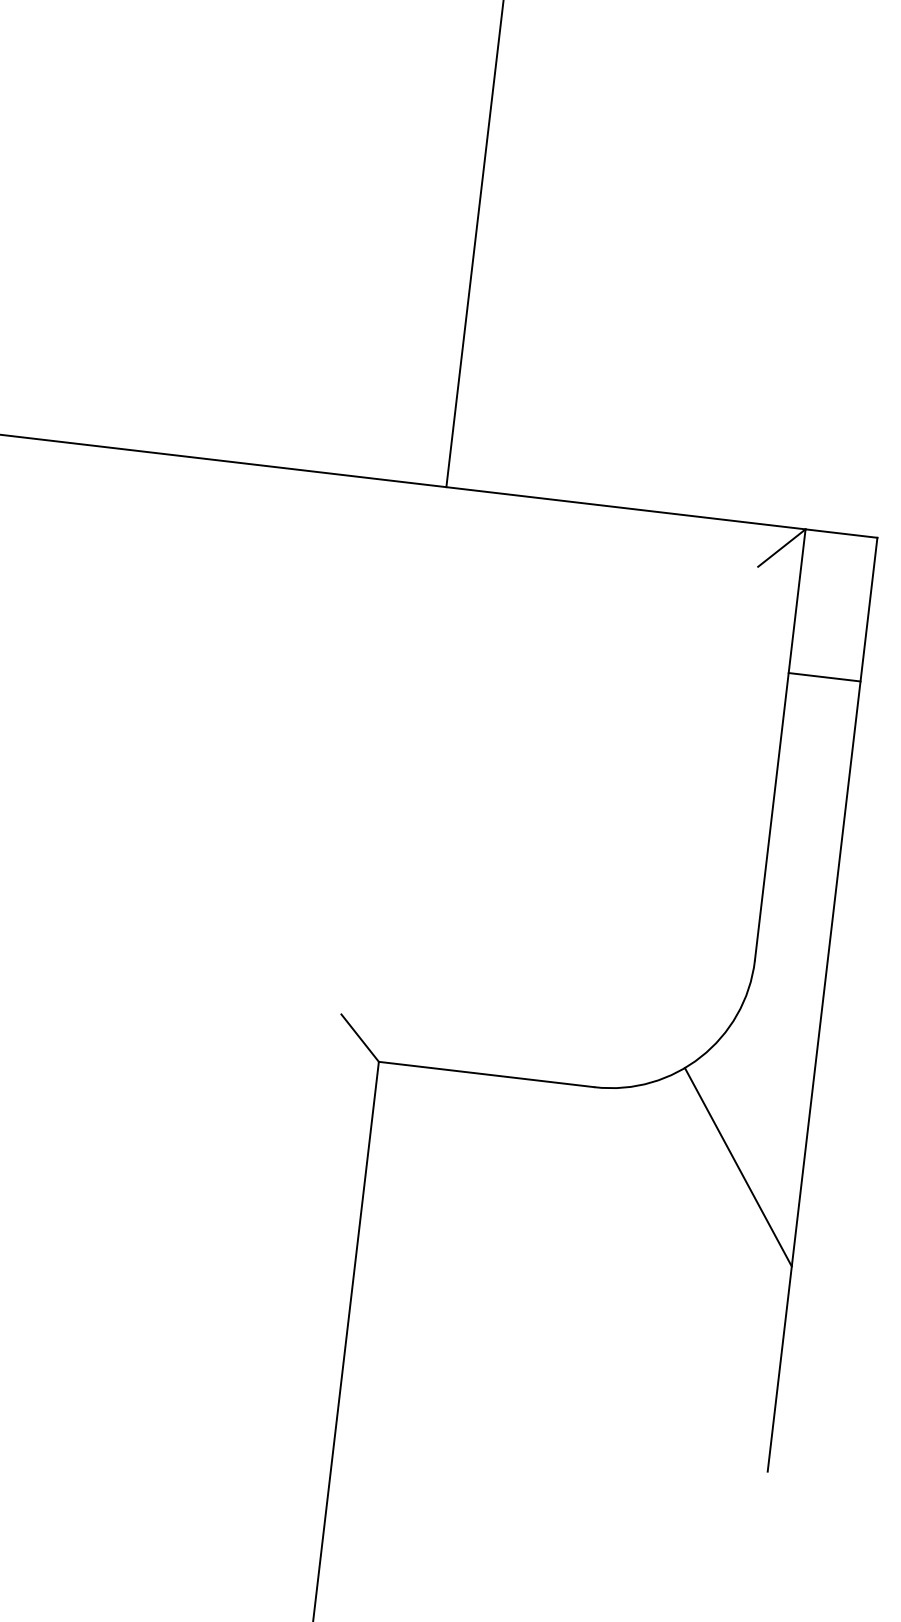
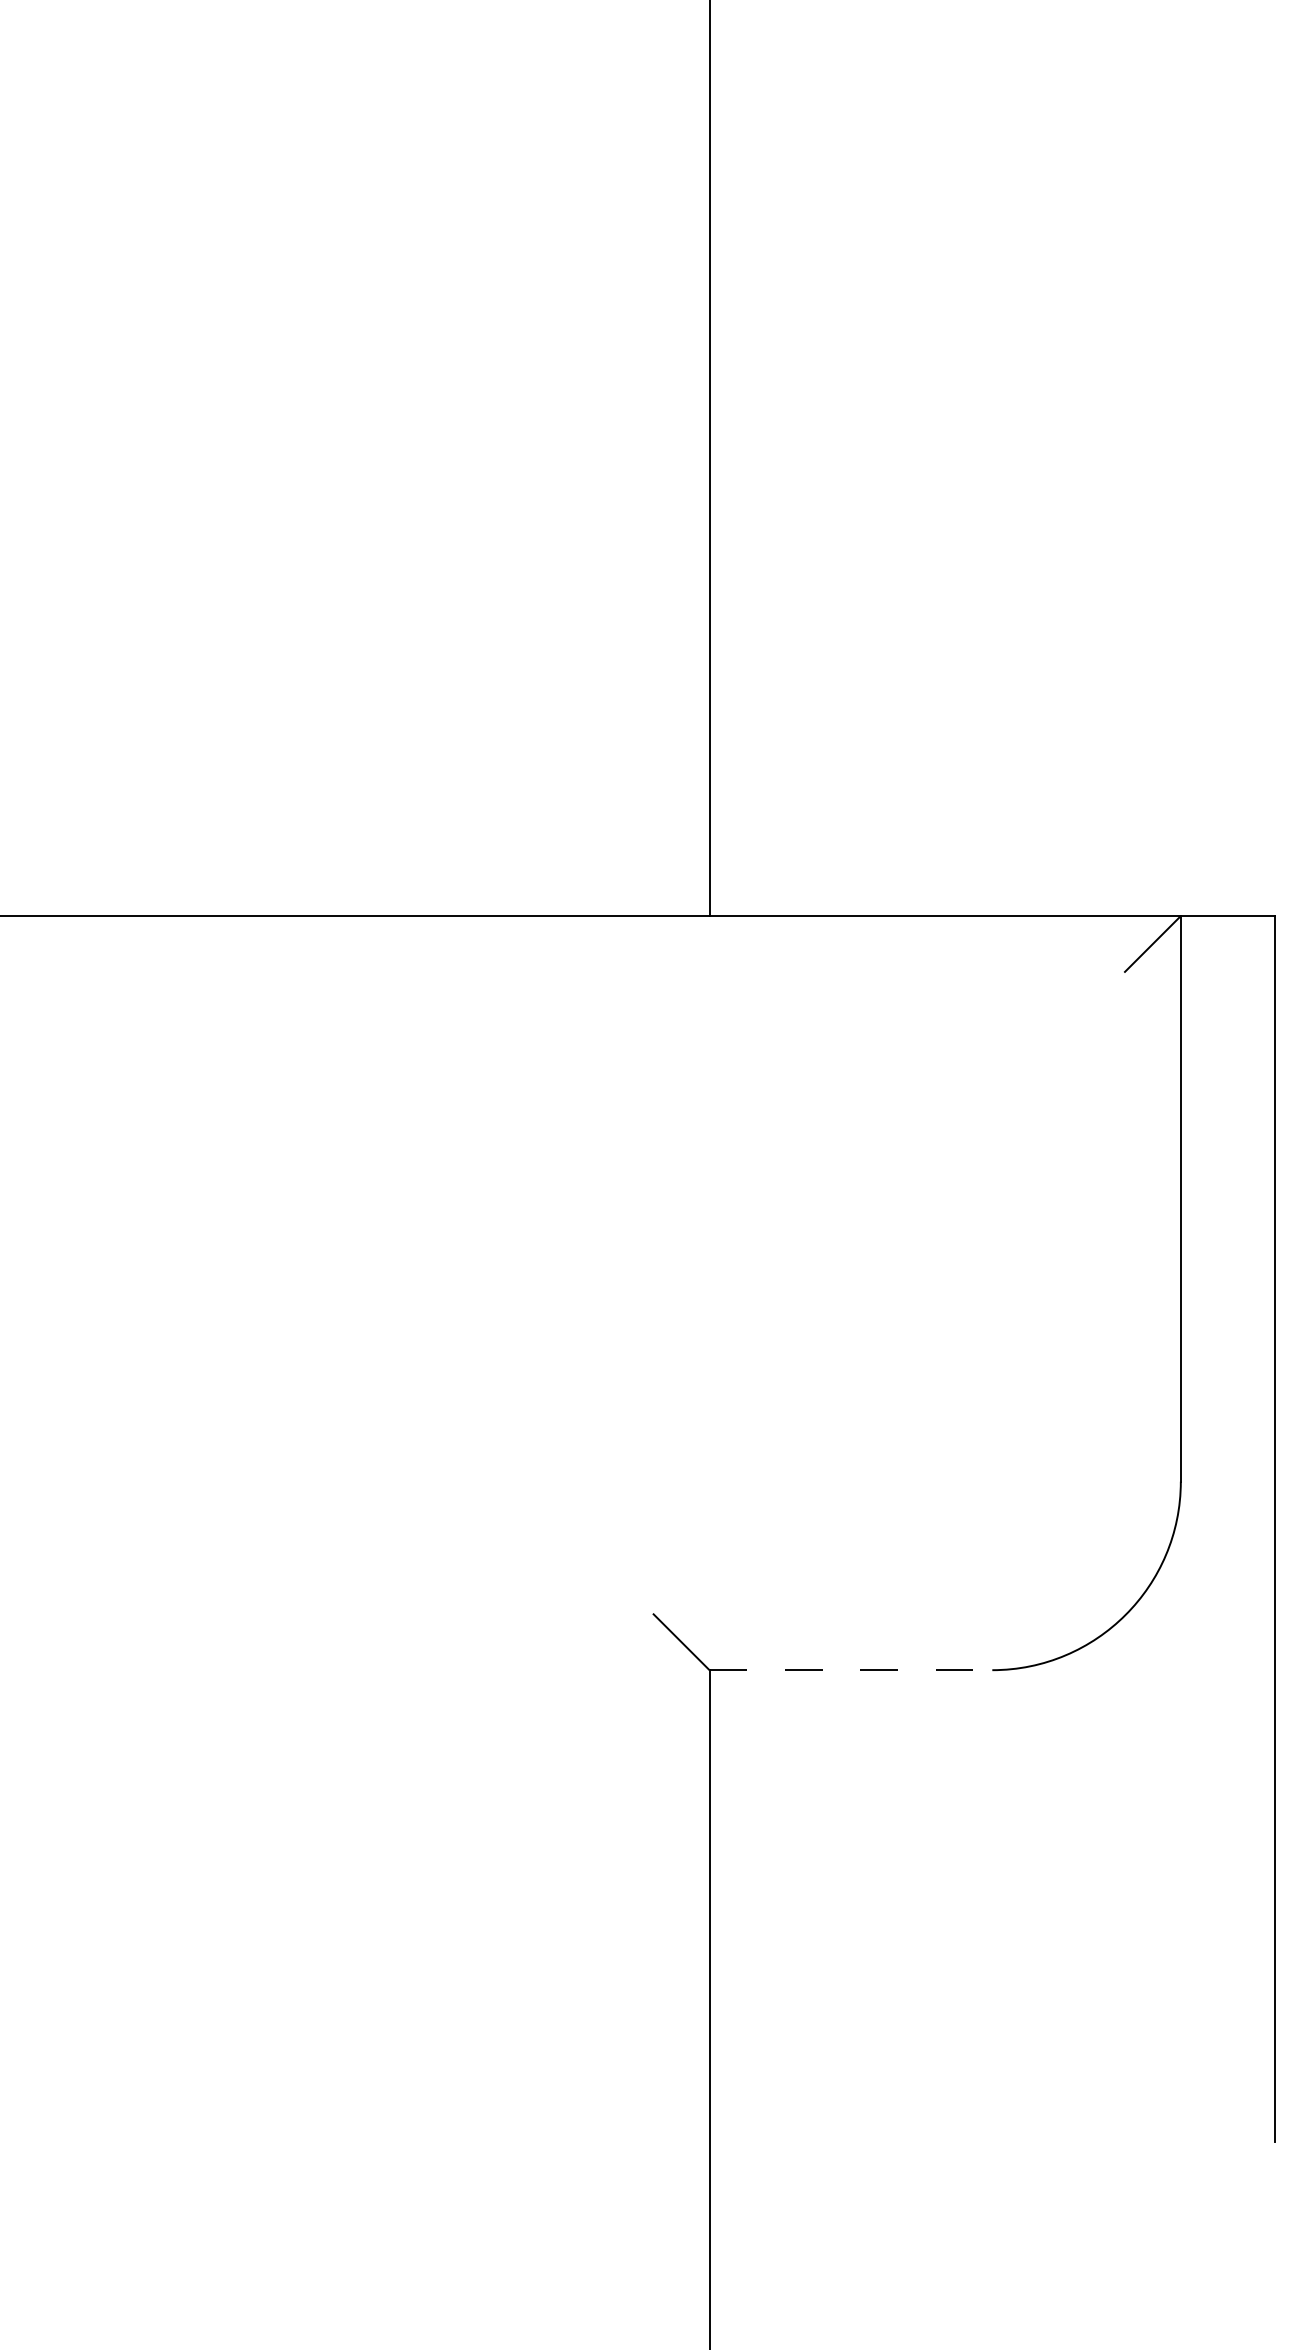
line: (824, 677) -> (1227, 1104), removed
line: (487, 1074) -> (851, 1670), solid -> dashed
line: (738, 1166) -> (1190, 1751), removed

